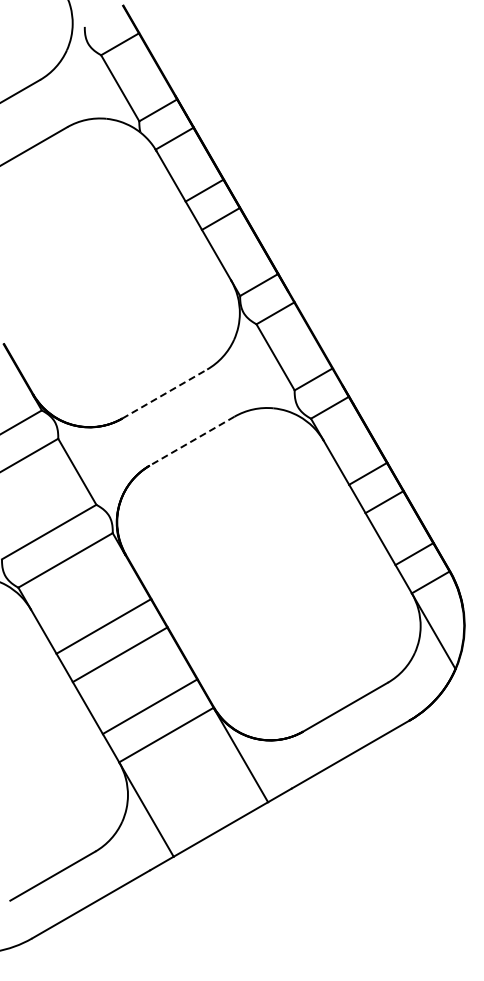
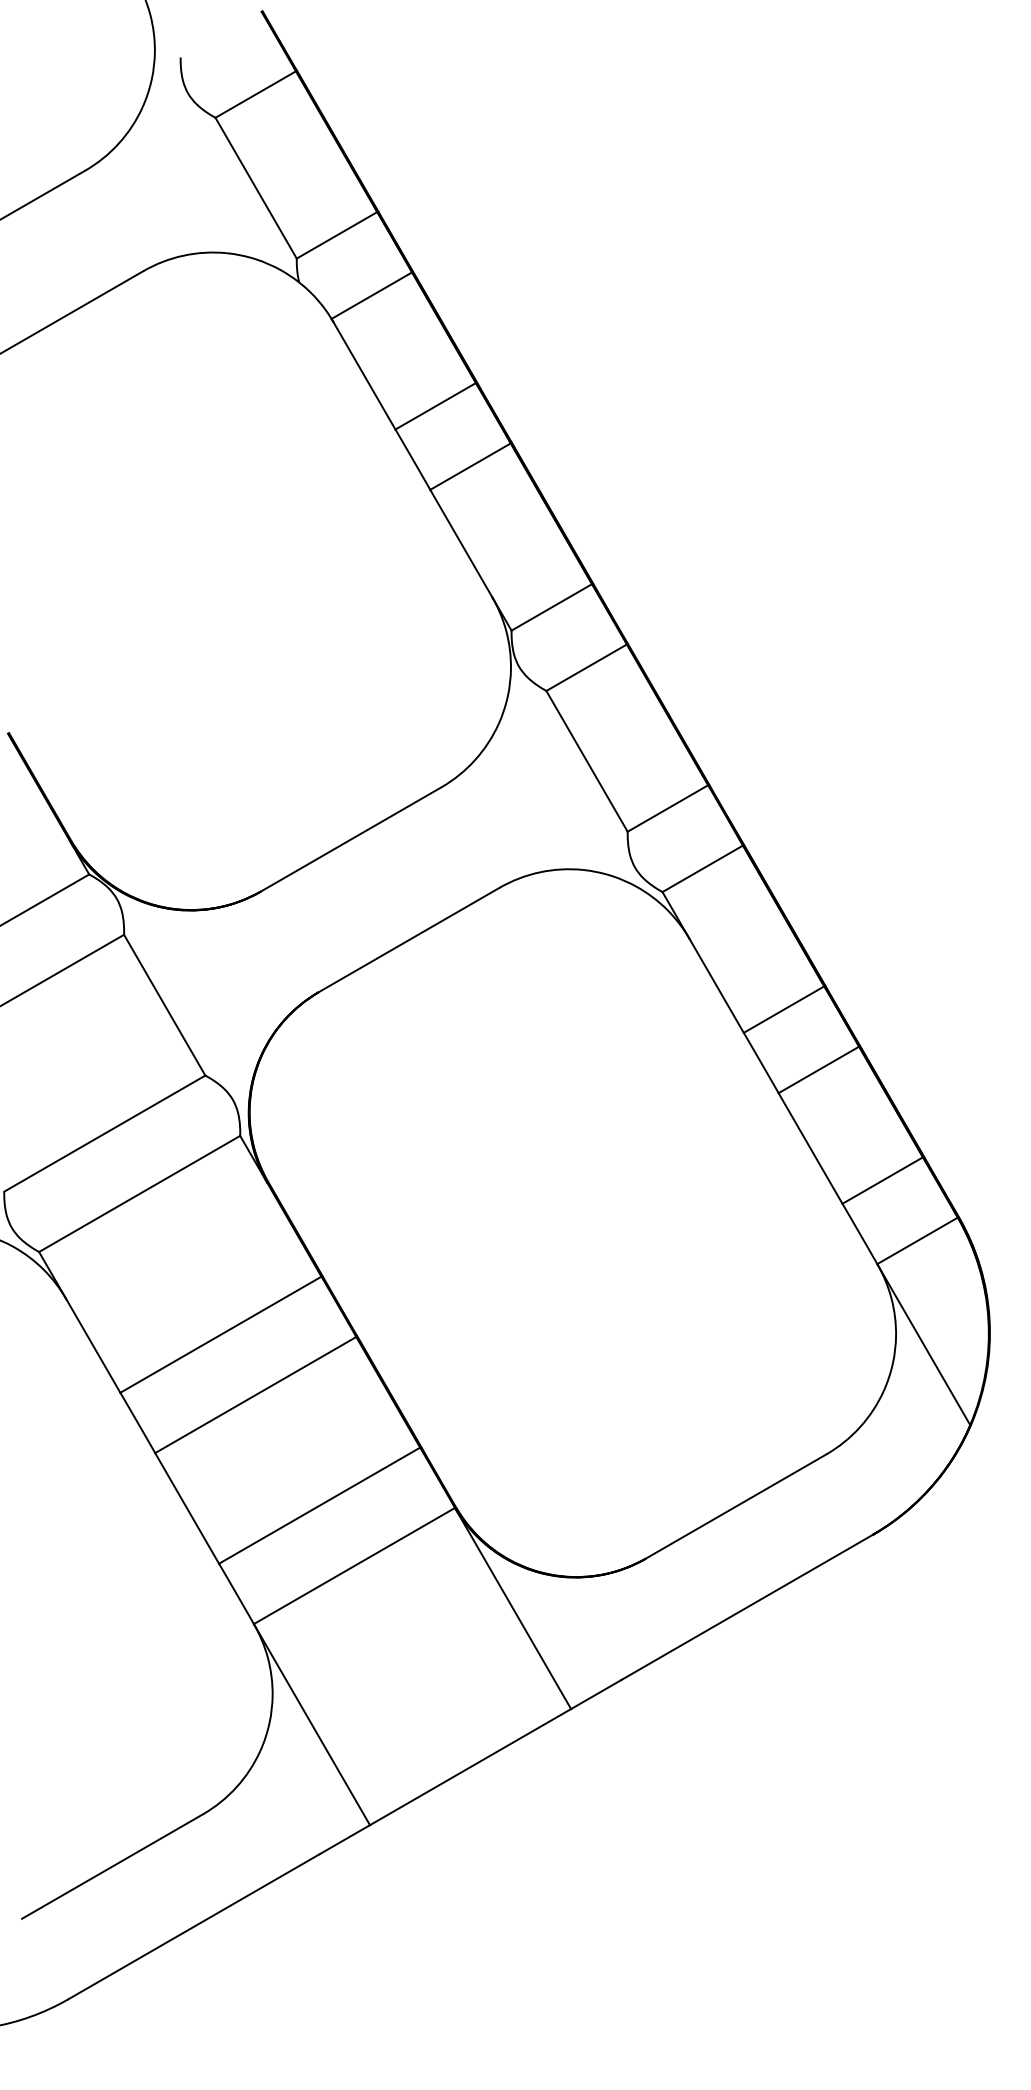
line: (165, 393) -> (352, 838), dashed -> solid
line: (191, 441) -> (407, 940), dashed -> solid

